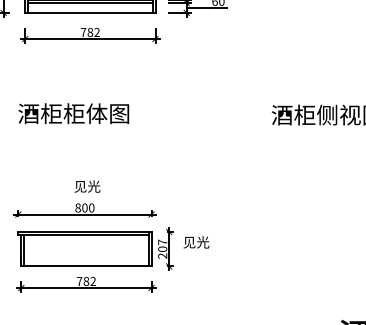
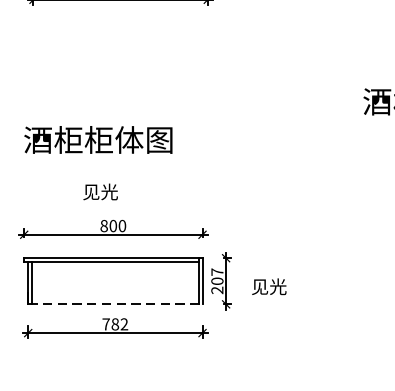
text: (73, 113) -> (98, 139), moved
text: (87, 186) -> (100, 191), moved
text: (196, 242) -> (269, 286), moved
line: (86, 266) -> (115, 304), solid -> dashed

